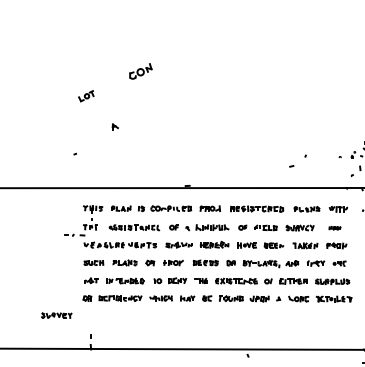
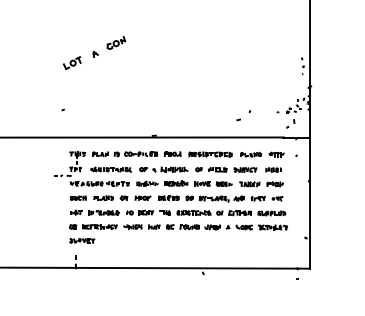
part: (85, 95) -> (71, 62), size x1.43
part: (115, 126) -> (95, 53), moved
part: (334, 227) -> (273, 169), size x1.67
part: (57, 315) -> (82, 240), moved

